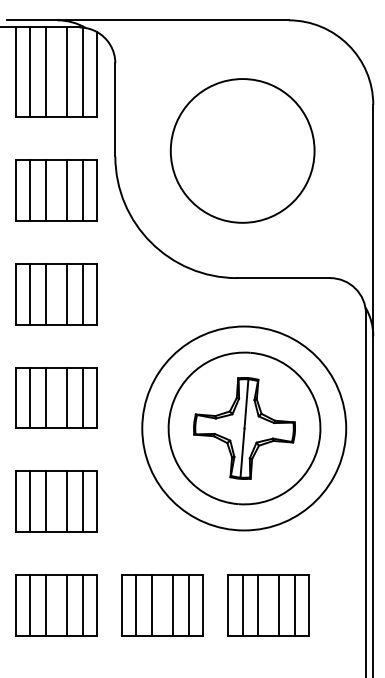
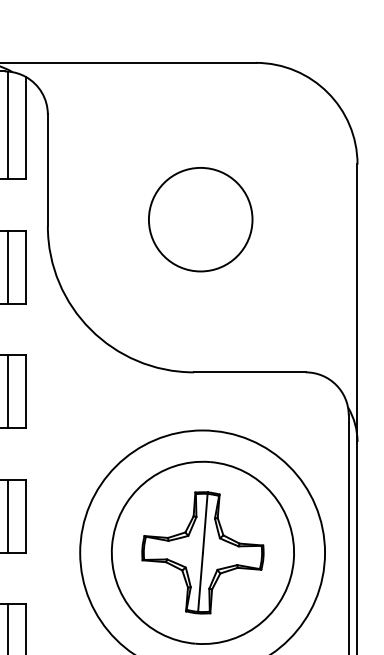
circle: (242, 150) -> (200, 219), size x0.6

